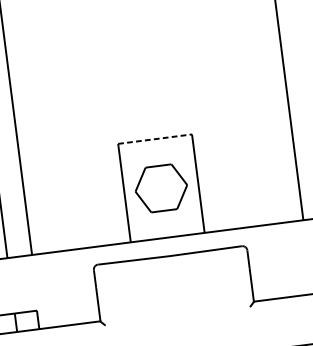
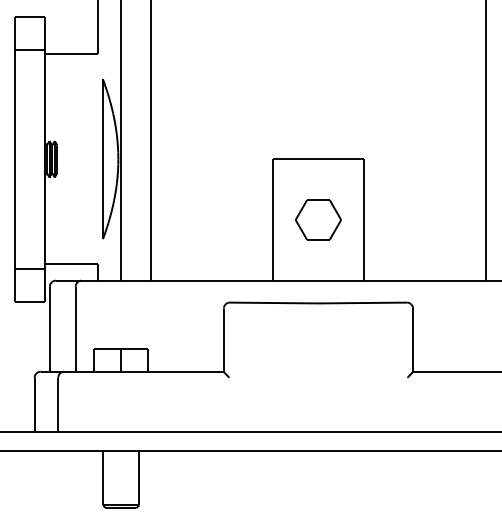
line: (155, 139) -> (318, 159), dashed -> solid
part: (161, 188) -> (318, 219), size x0.71

